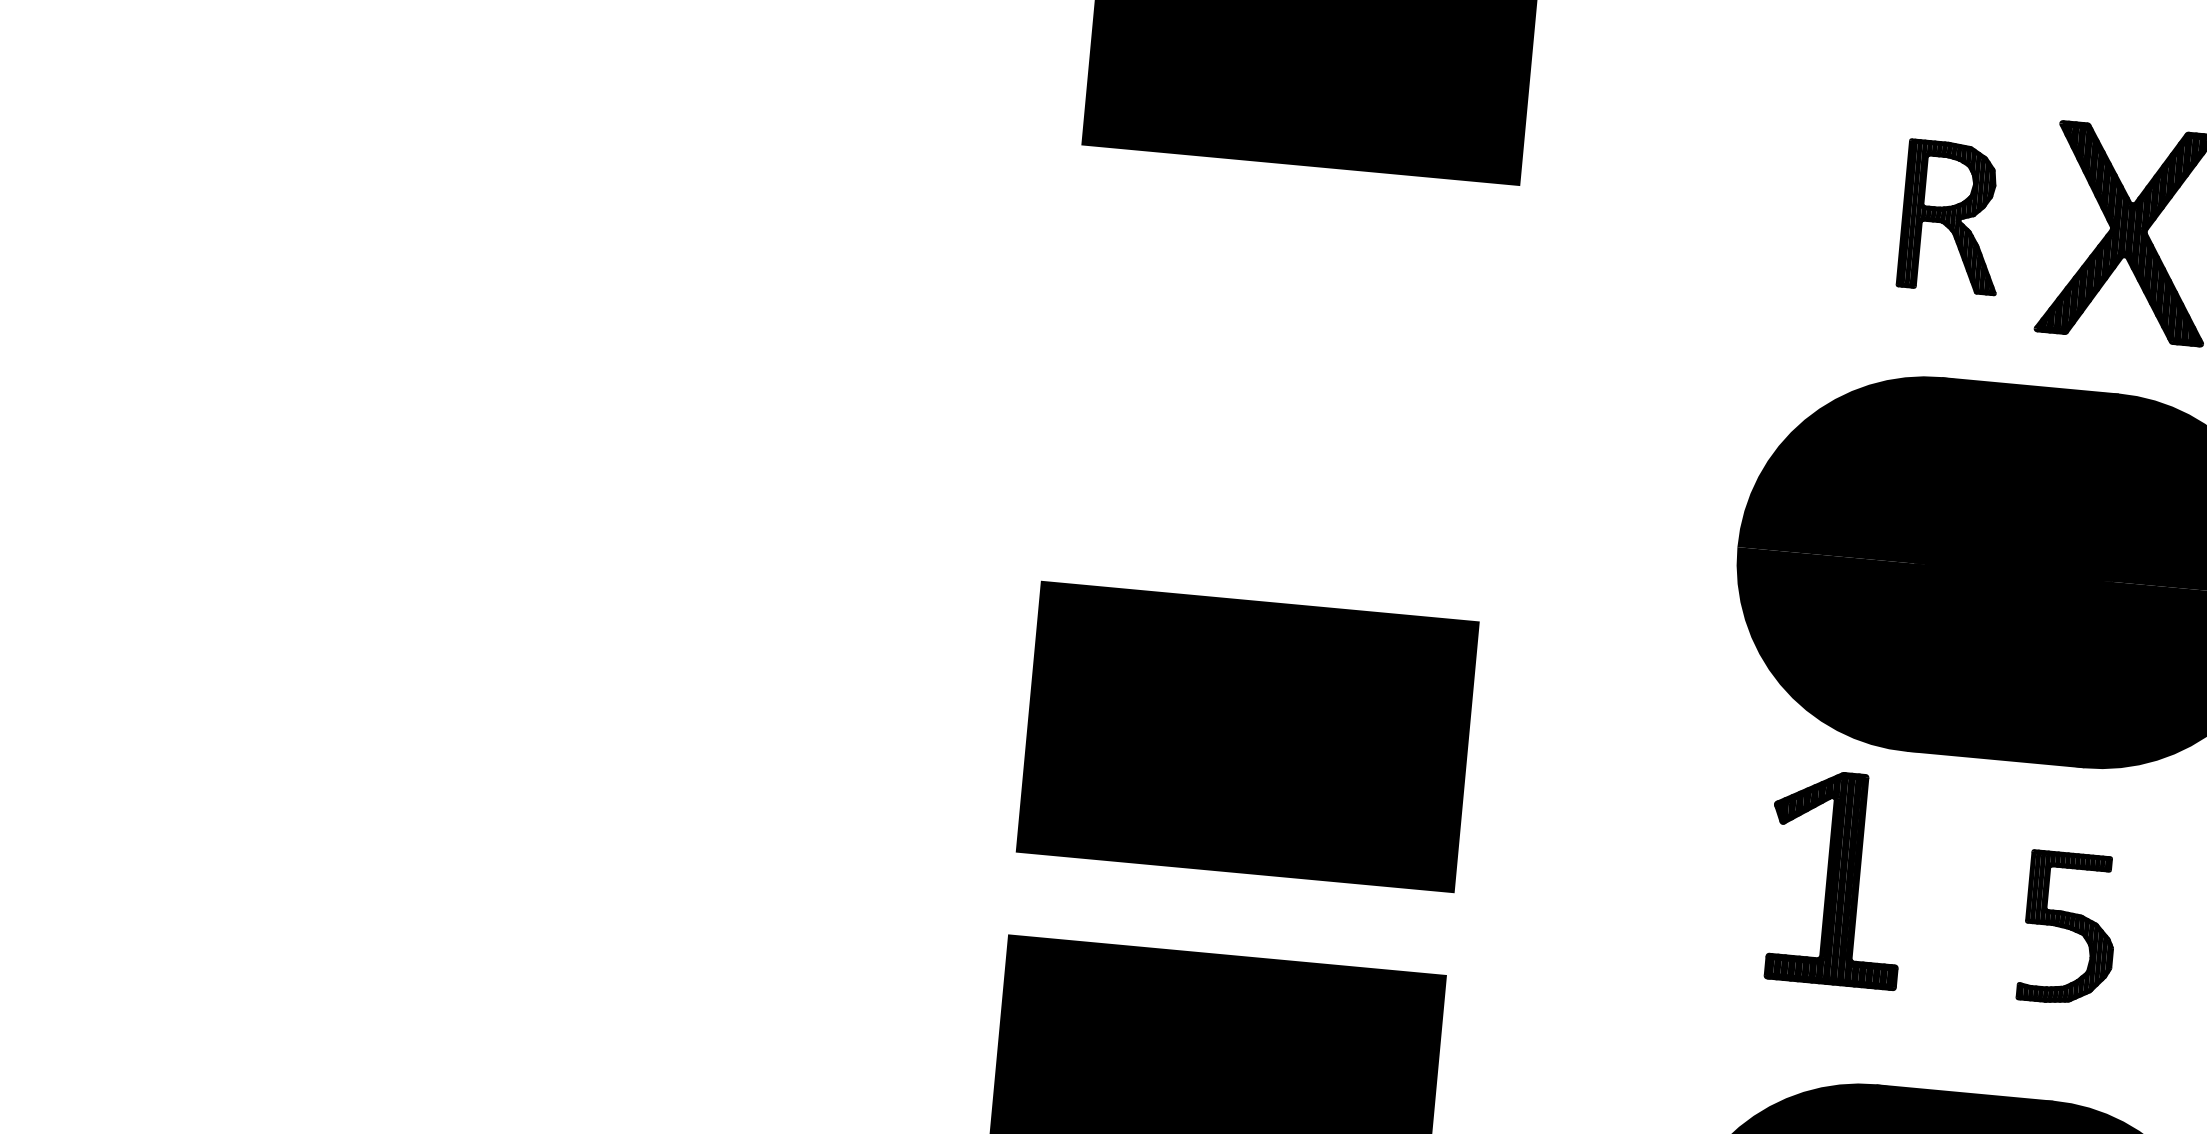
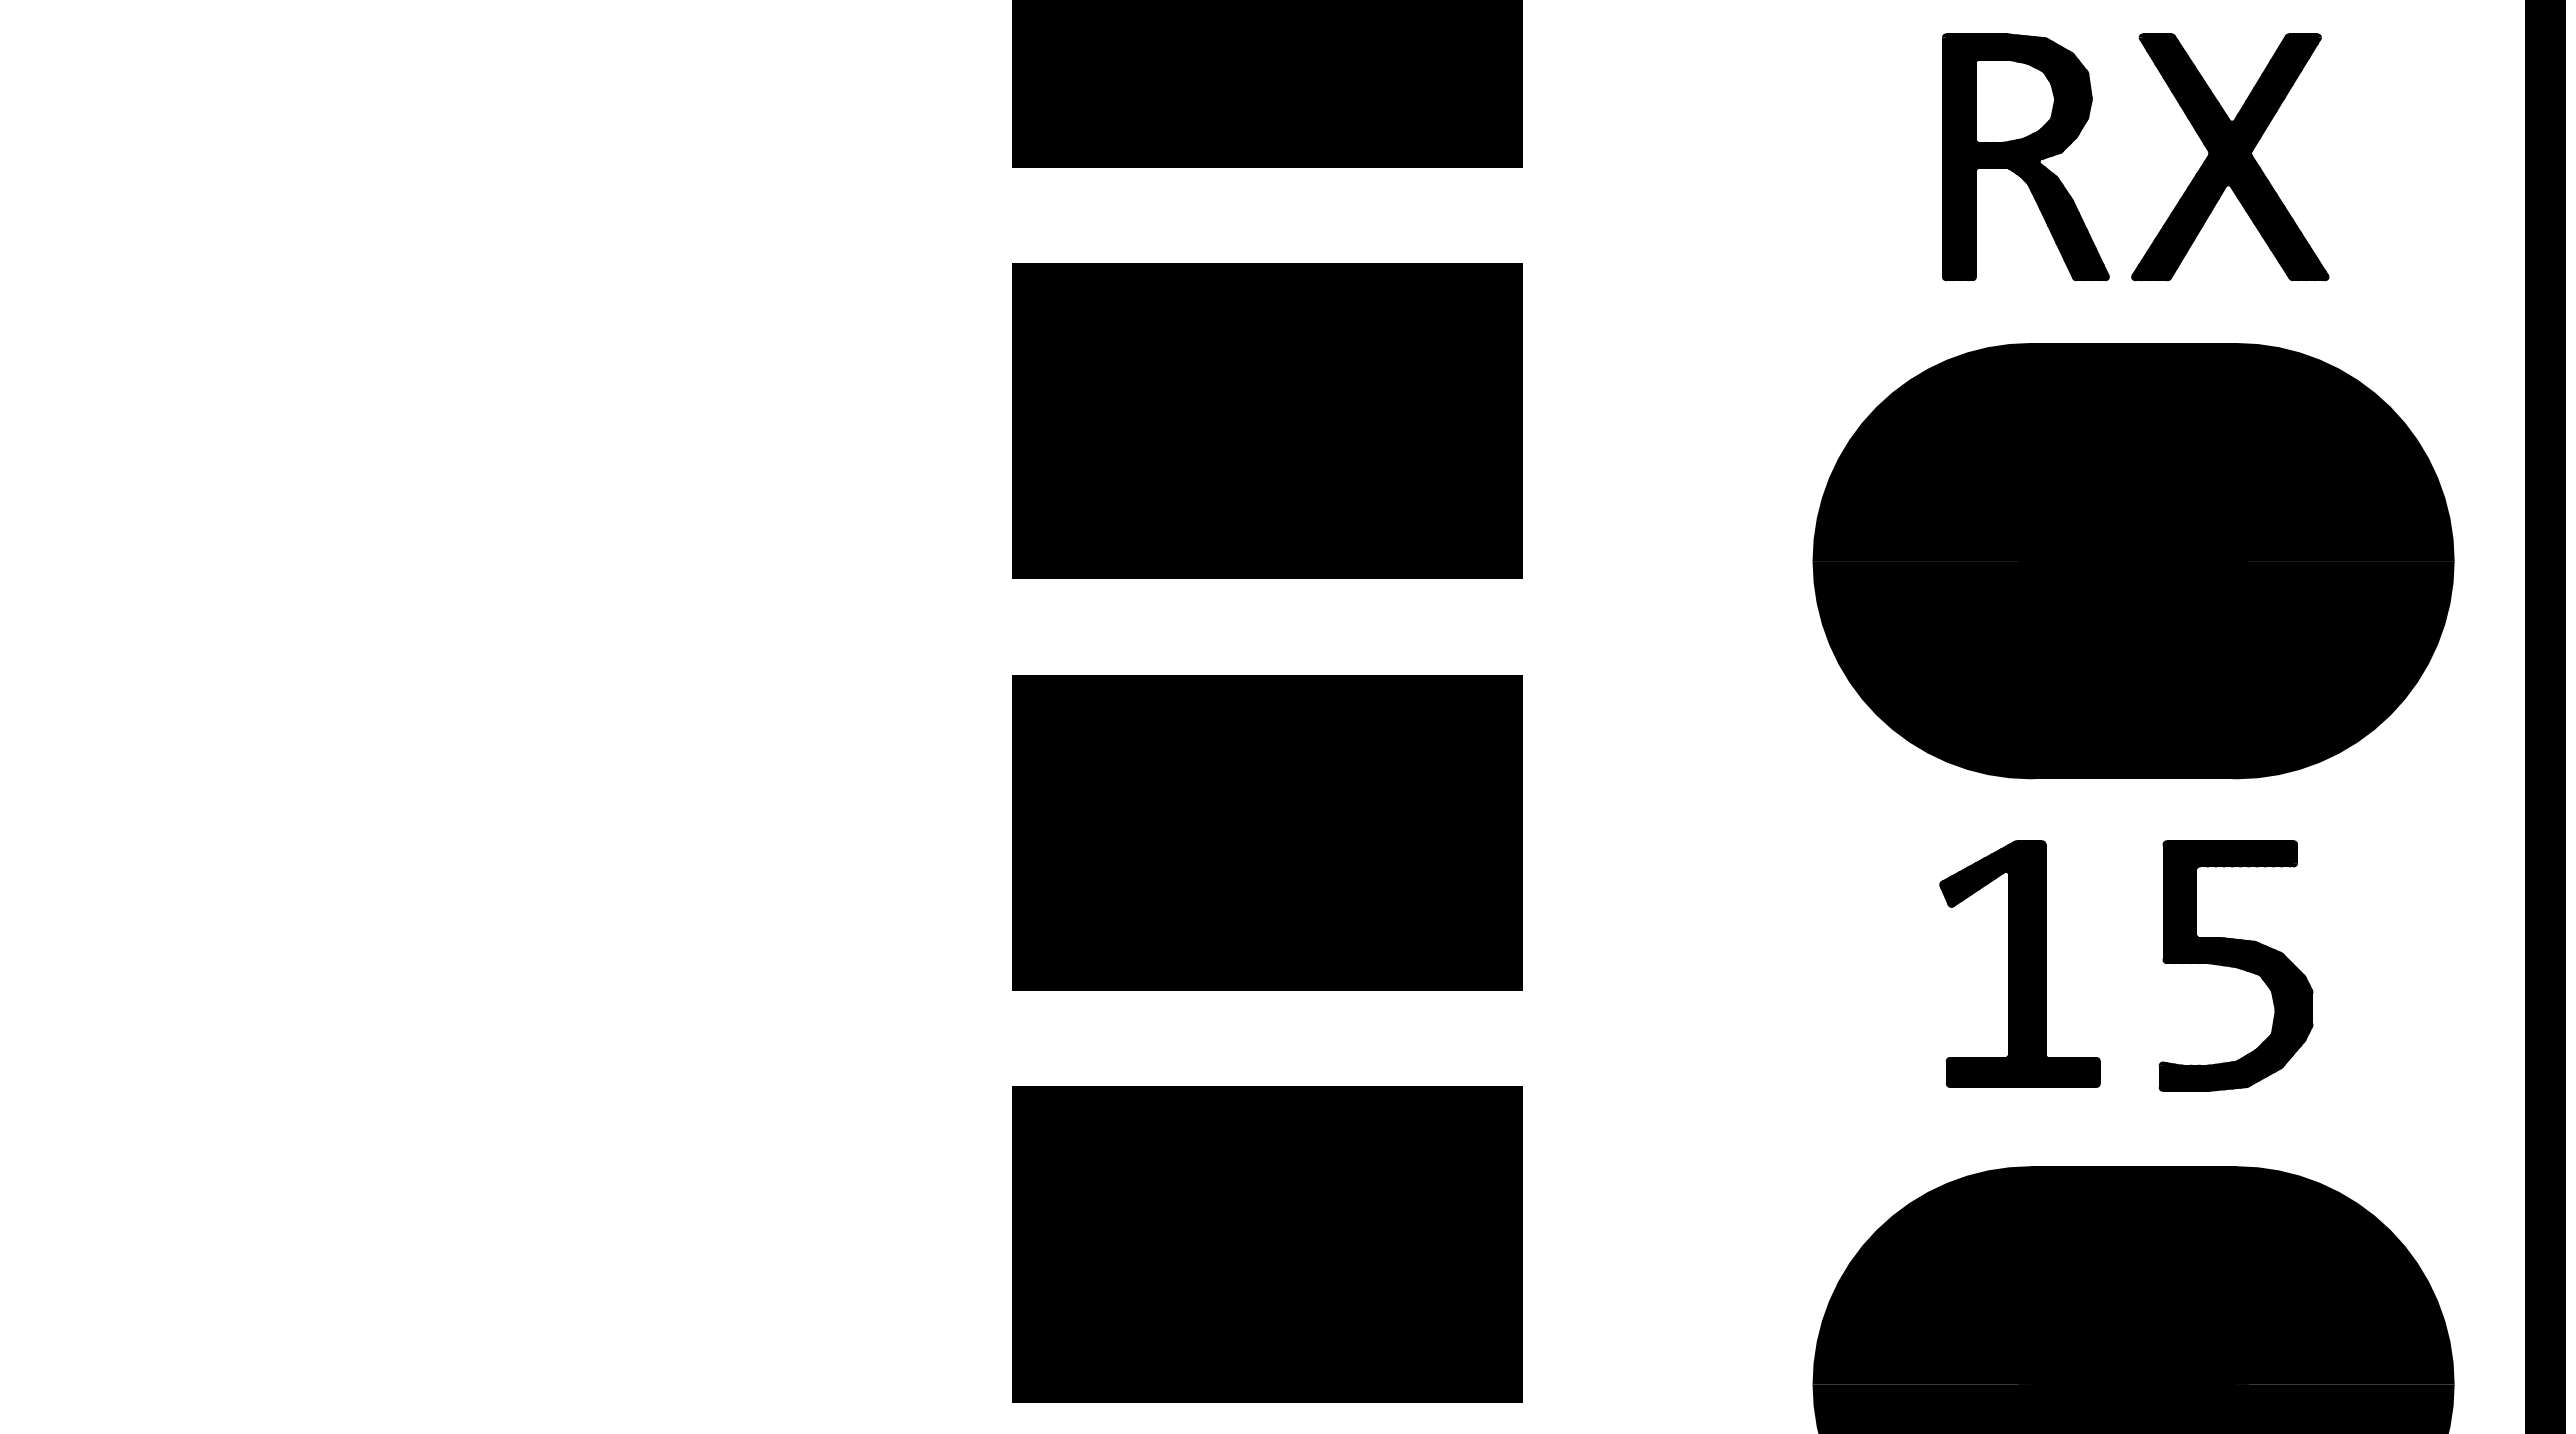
part: (1952, 217) -> (2025, 157), size x1.43
part: (1280, 382) -> (1267, 420), added
part: (1836, 878) -> (2019, 963), moved
part: (2068, 928) -> (2235, 965), size x1.43

